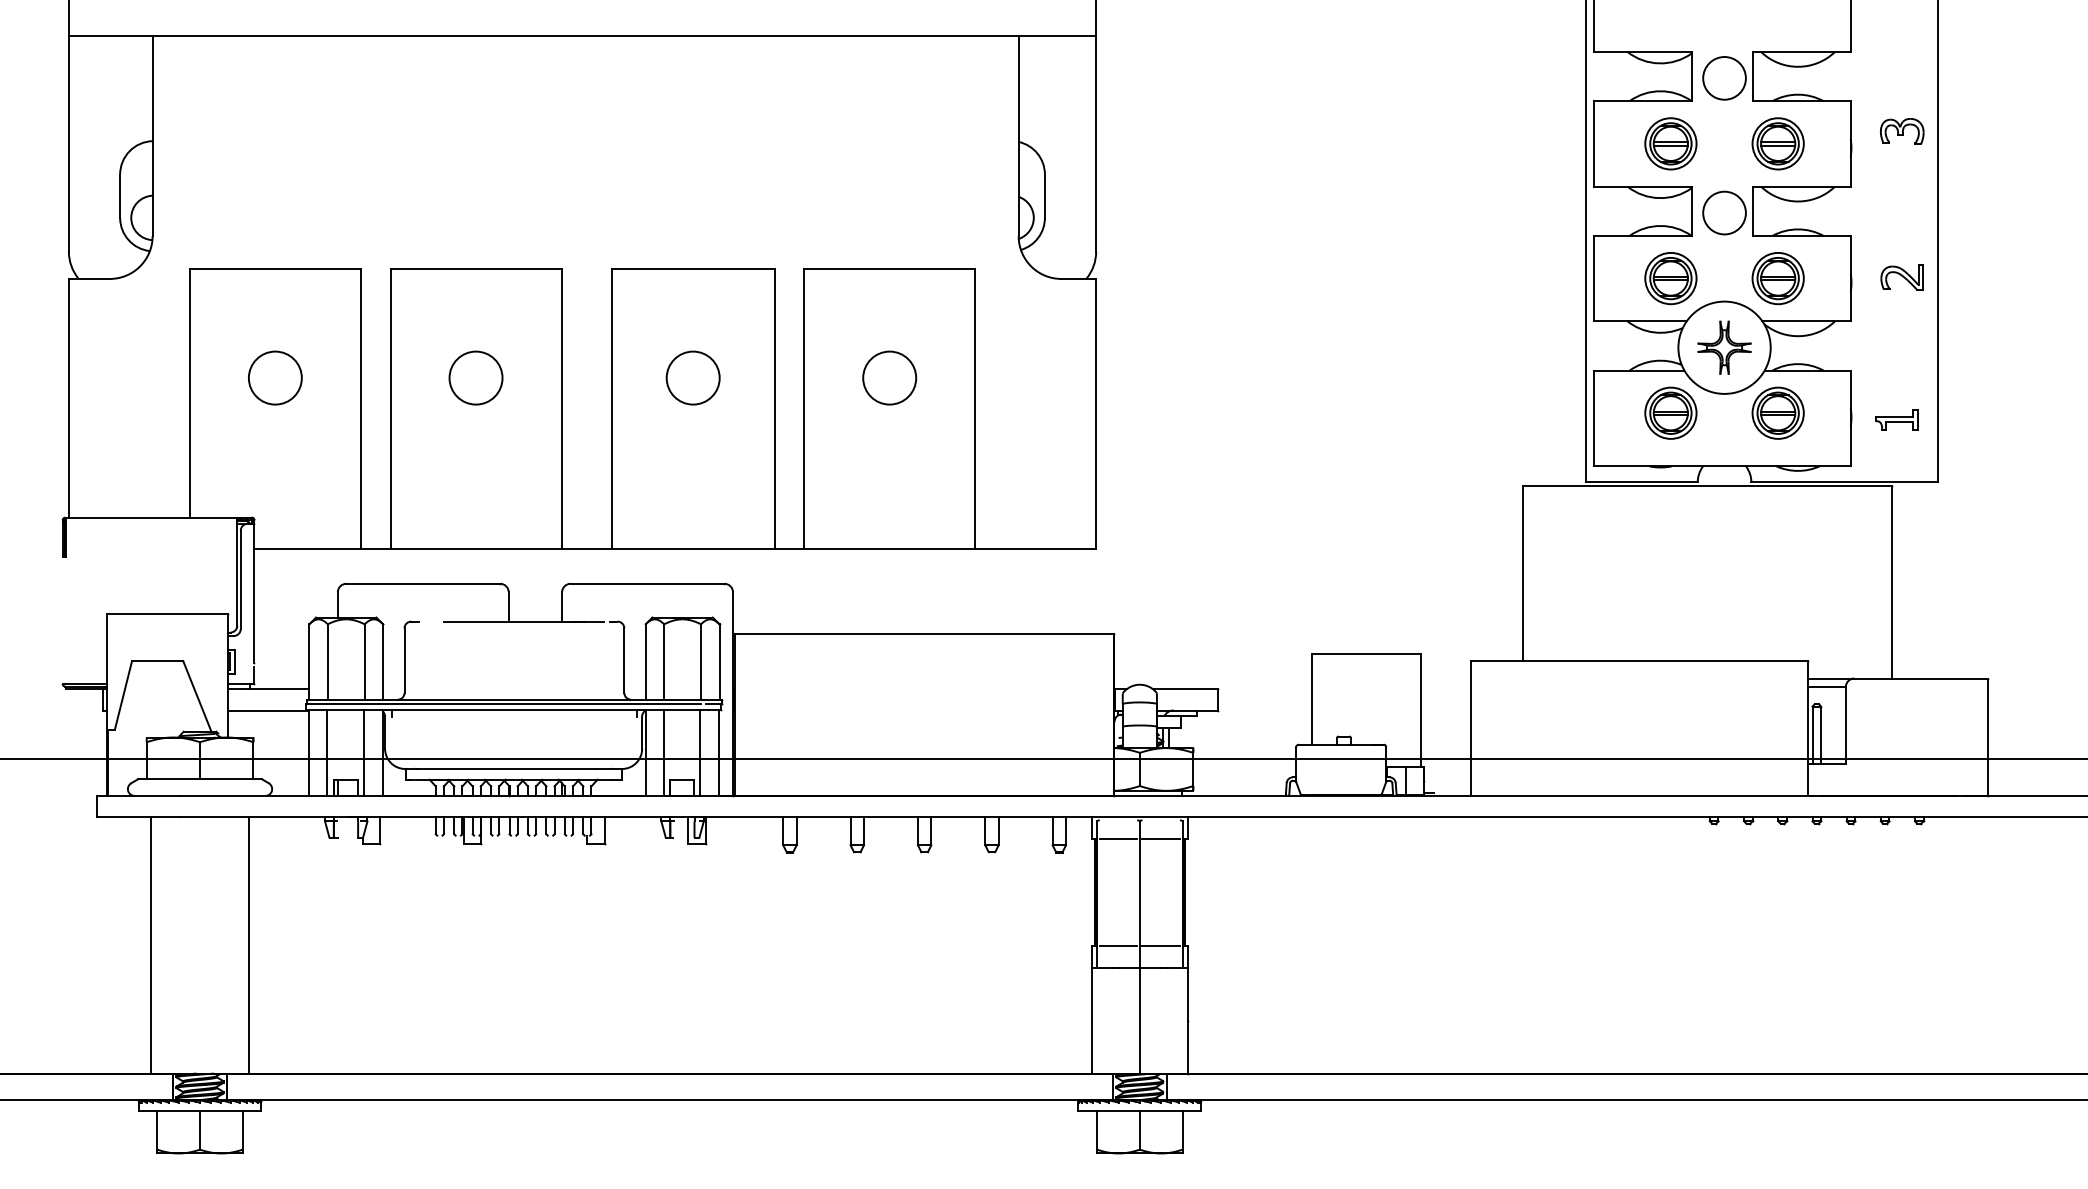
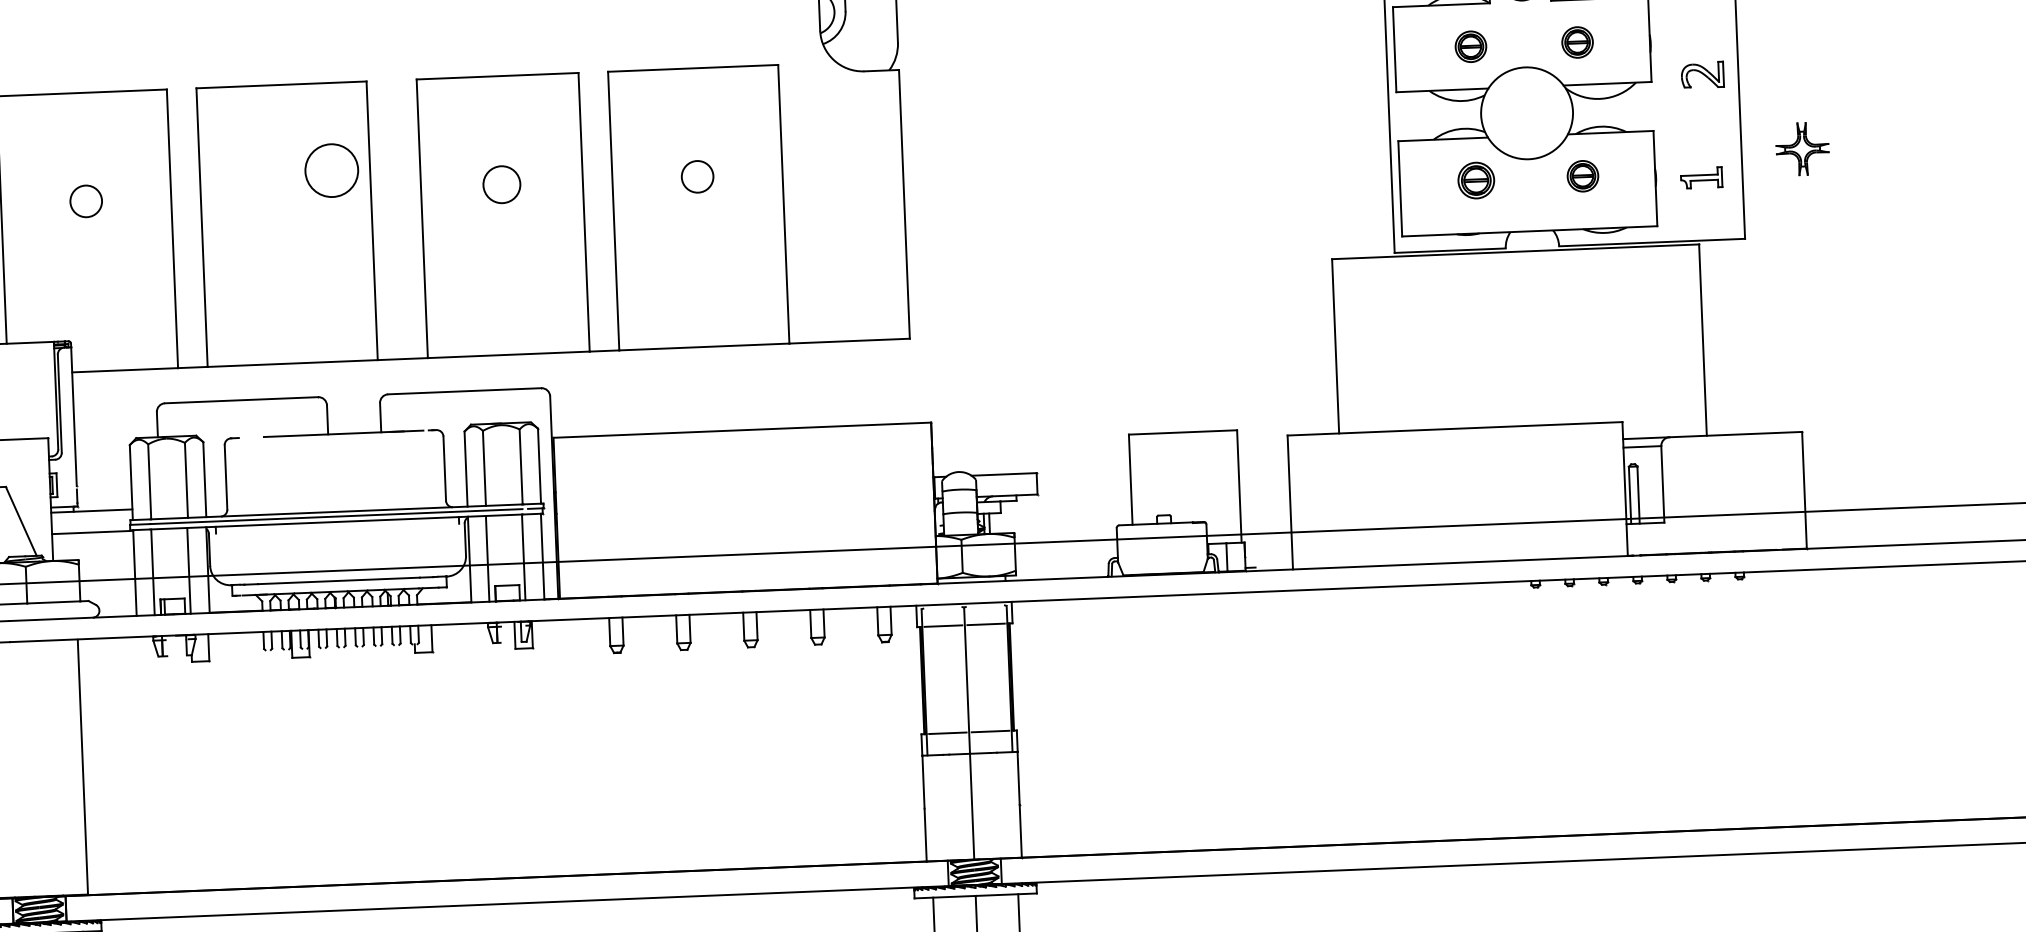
part: (1901, 277) -> (1701, 75), moved
part: (1670, 278) -> (1470, 46), size x0.6
part: (1777, 278) -> (1576, 42), size x0.6
part: (1724, 347) -> (1802, 148), moved
circle: (275, 377) -> (86, 200), size x0.6
circle: (475, 377) -> (331, 170), moved
circle: (692, 377) -> (501, 184), size x0.7
circle: (889, 377) -> (697, 176), size x0.6
part: (1670, 412) -> (1475, 179), size x0.7
part: (1777, 412) -> (1582, 175), size x0.6

